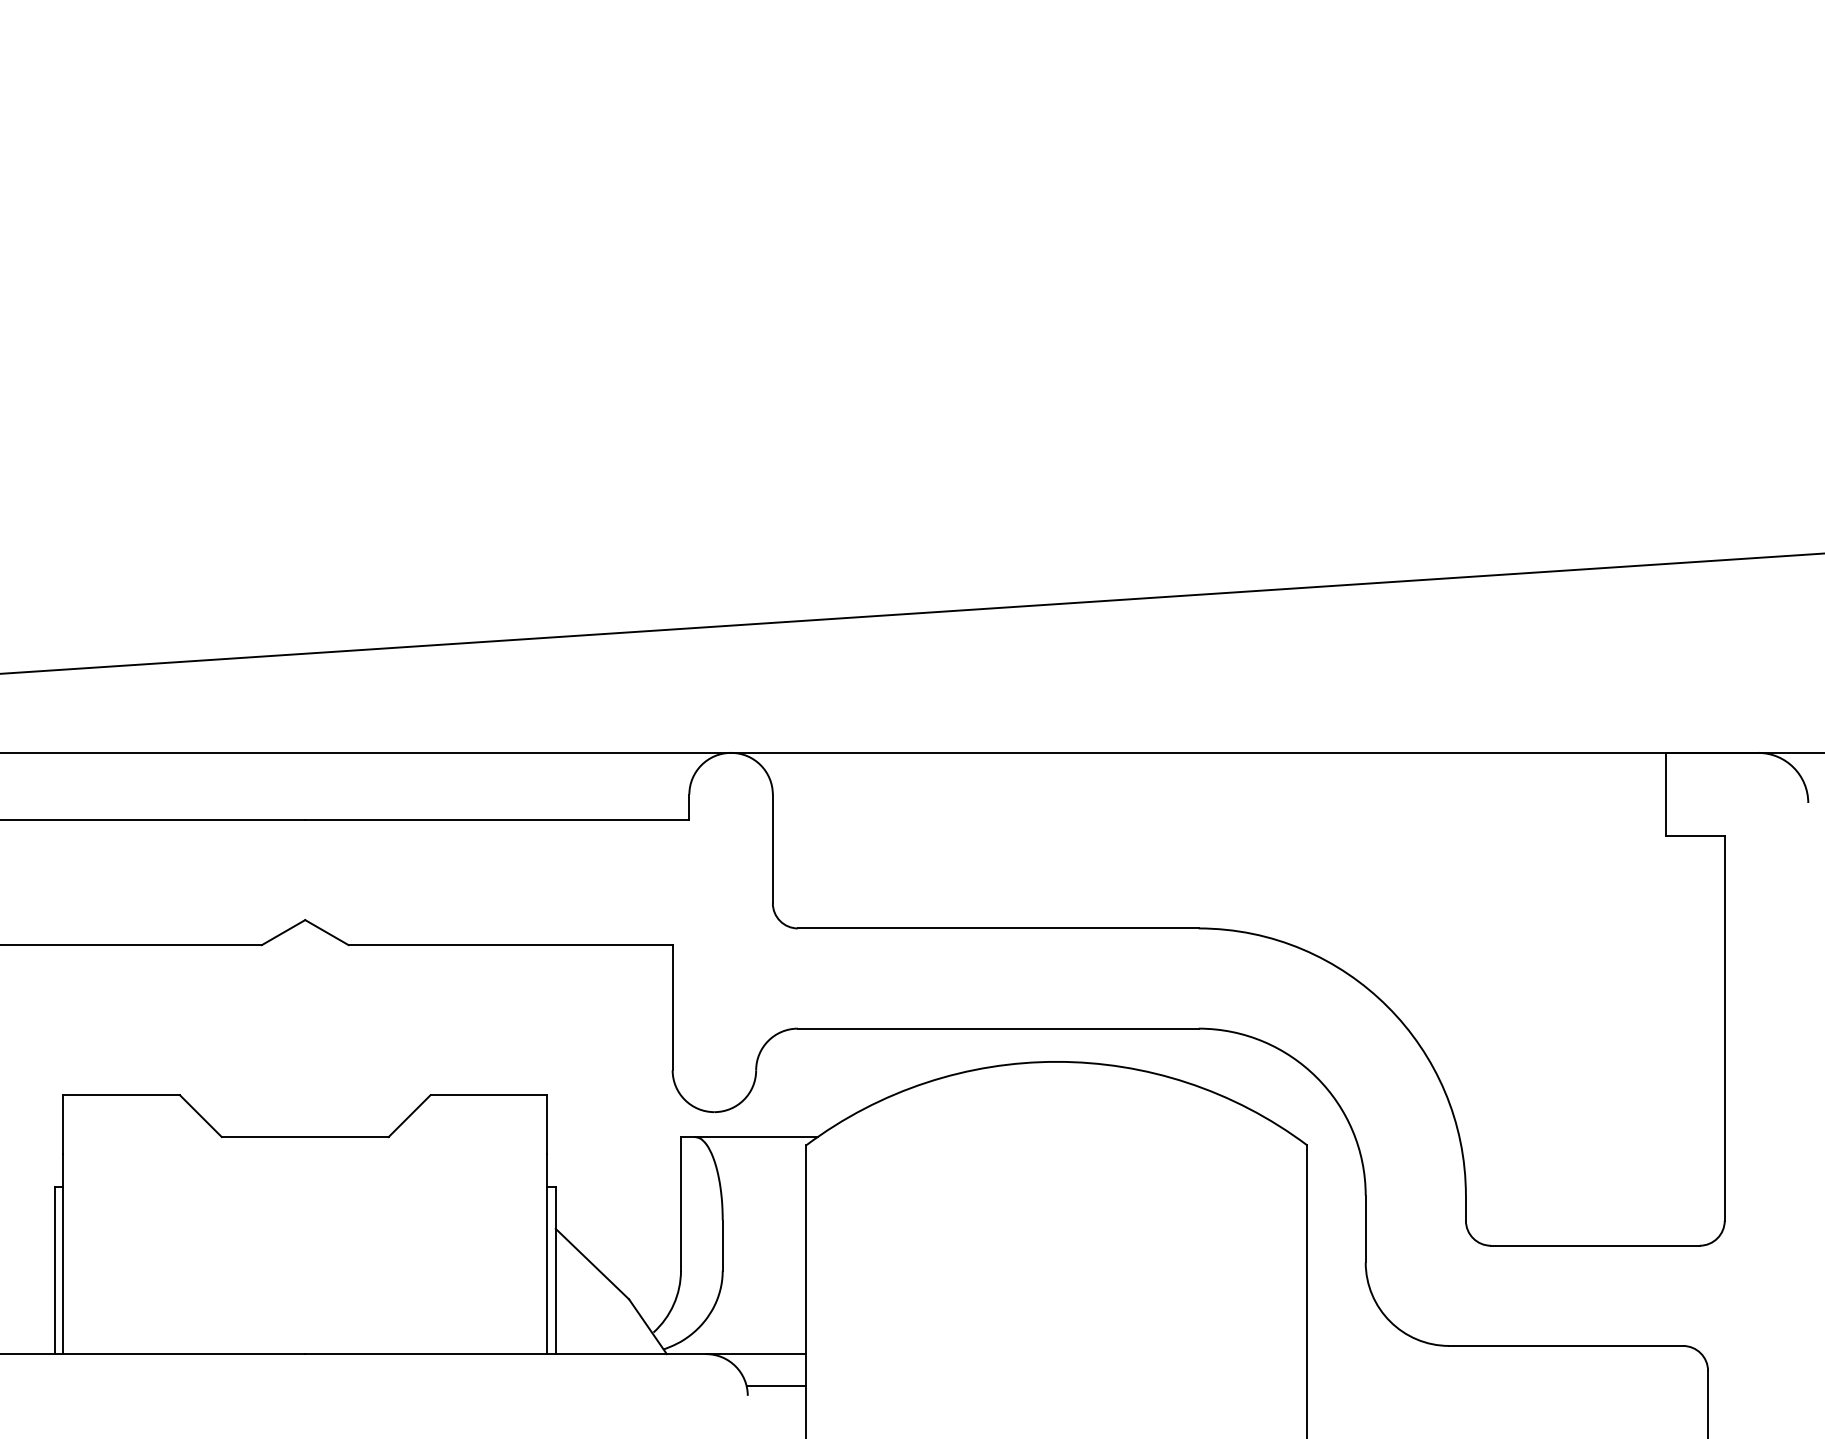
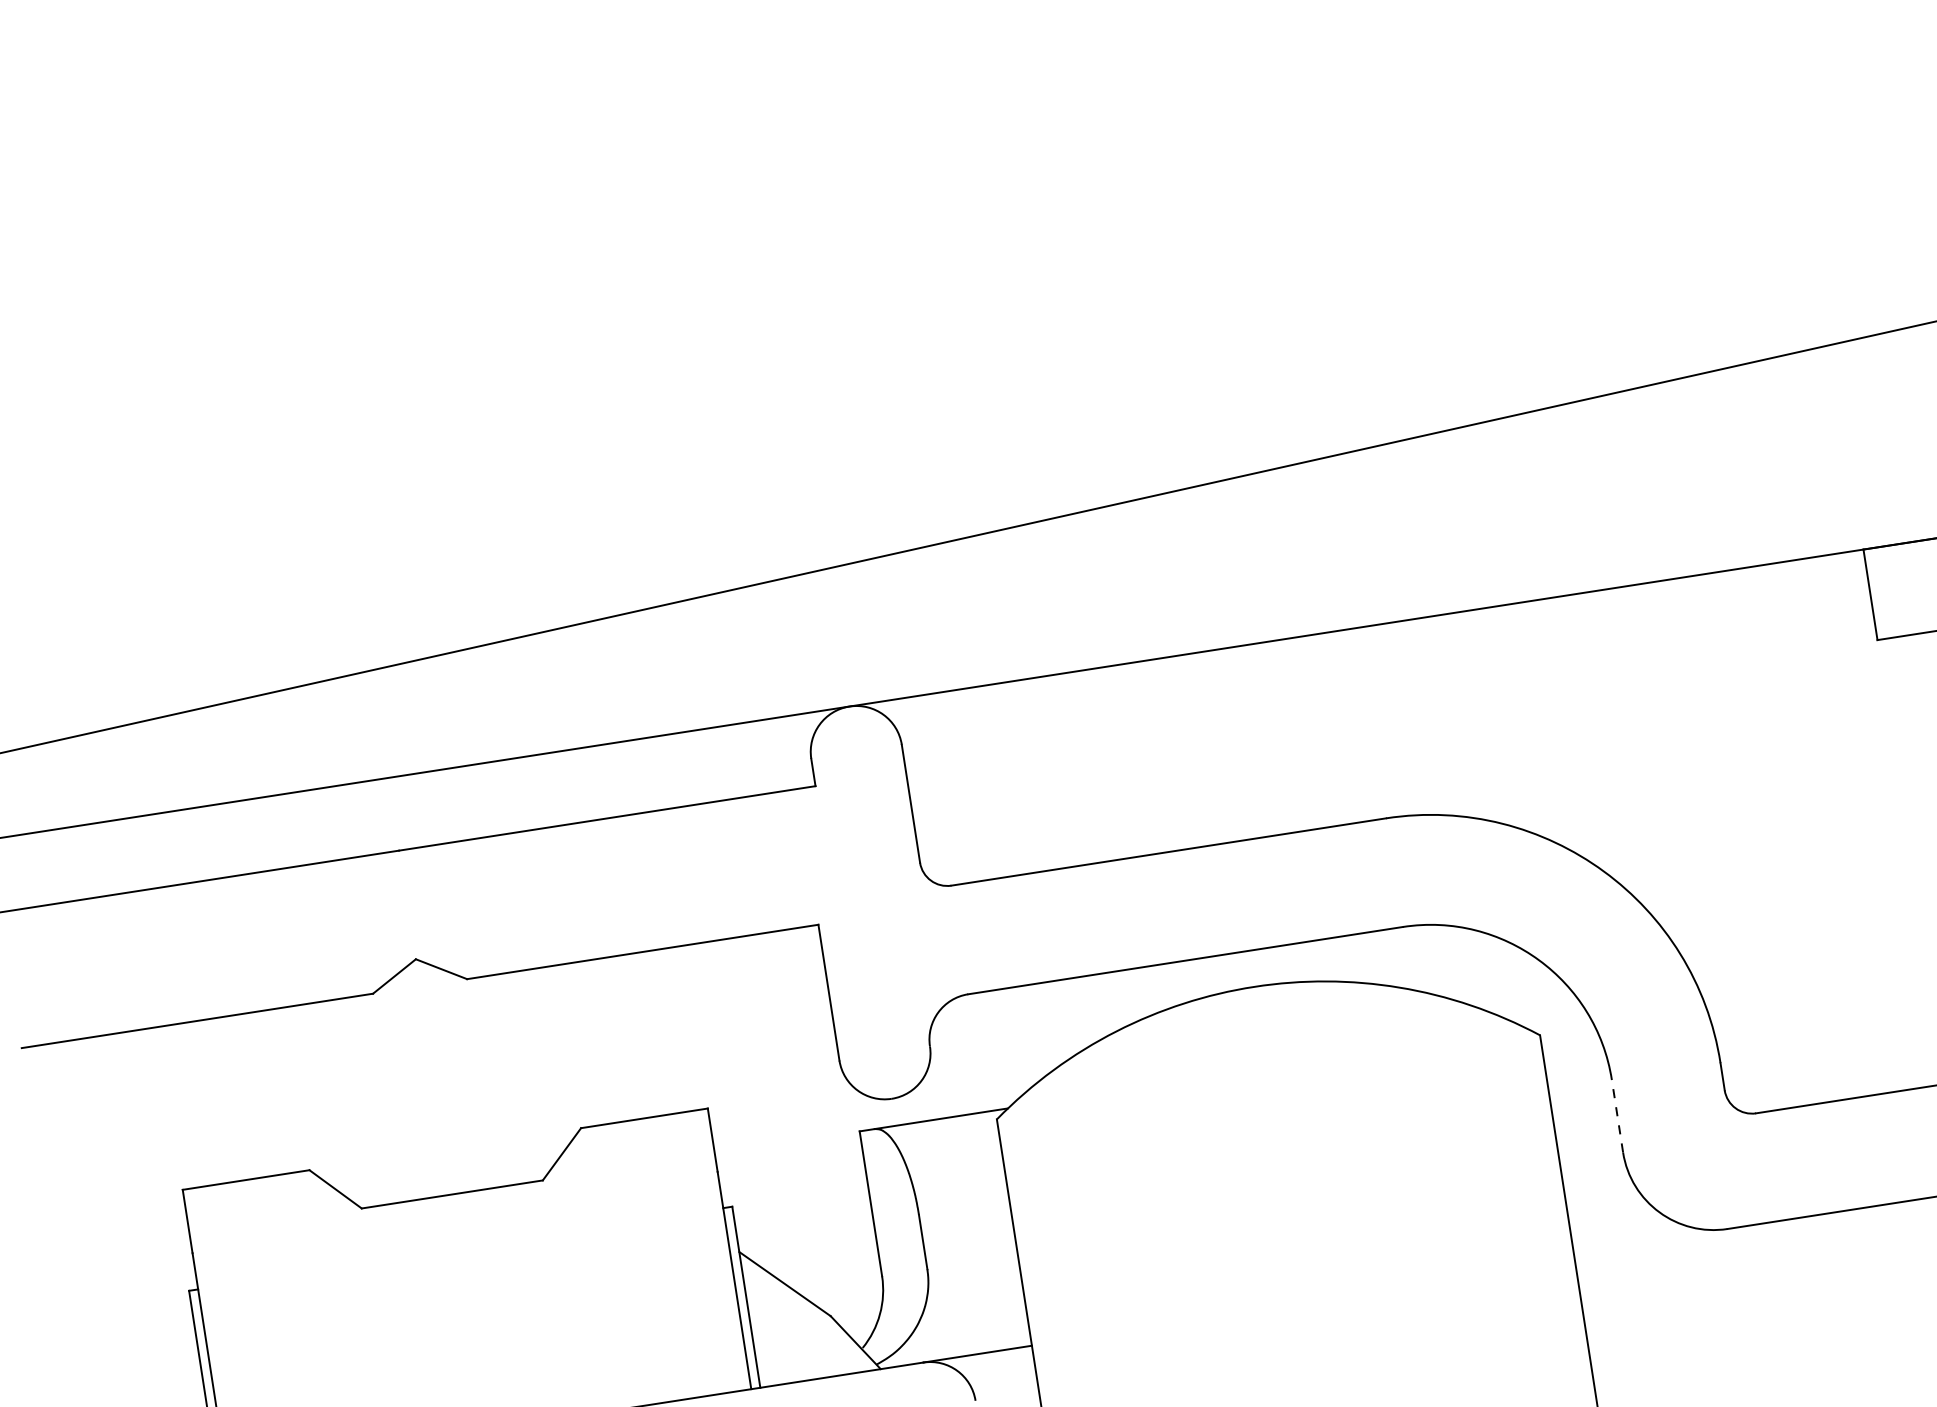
line: (1365, 1228) -> (1617, 1115), solid -> dashed
line: (776, 1385) -> (1004, 1384), removed

